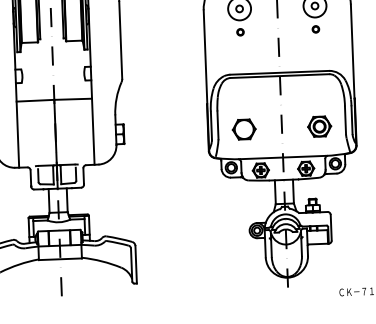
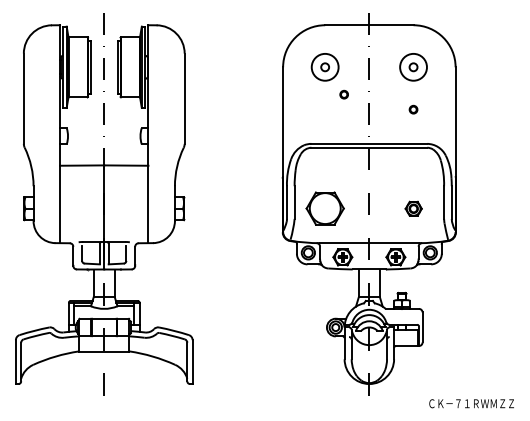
part: (315, 29) -> (413, 109), moved
part: (239, 32) -> (343, 94), moved
part: (319, 126) -> (413, 208), size x0.6
part: (243, 129) -> (324, 208), size x1.4

